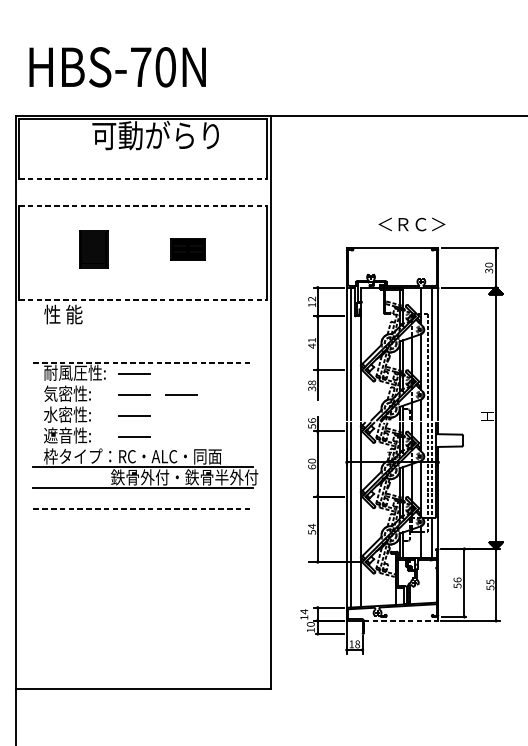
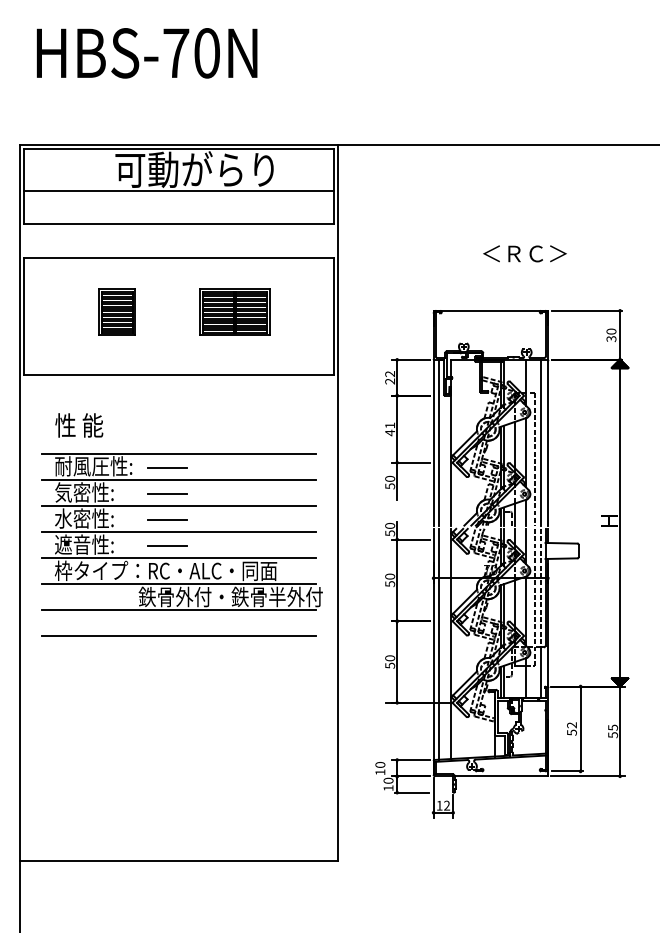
text: (118, 67) -> (147, 53), moved
line: (142, 153) -> (178, 191), added
line: (143, 179) -> (179, 224), dashed -> solid
line: (143, 205) -> (179, 257), dashed -> solid
text: (411, 224) -> (524, 253), moved
part: (187, 249) -> (234, 311), size x1.67
line: (143, 300) -> (179, 375), dashed -> solid
text: (311, 305) -> (389, 381), 12 -> 22
text: (63, 314) -> (79, 425), moved
line: (143, 362) -> (179, 453), dashed -> solid
line: (142, 383) -> (178, 479), added
text: (311, 384) -> (389, 481), 38 -> 50
line: (181, 394) -> (226, 493), removed
line: (142, 404) -> (178, 505), added
text: (311, 420) -> (389, 525), 56 -> 50
line: (142, 424) -> (178, 531), added
line: (142, 446) -> (178, 558), added
text: (311, 467) -> (389, 584), 60 -> 50
line: (143, 508) -> (179, 636), dashed -> solid
text: (312, 526) -> (390, 658), 54 -> 50
text: (457, 580) -> (571, 725), 56 -> 52
text: (304, 611) -> (380, 764), 14 -> 10
line: (401, 620) -> (501, 776), dashed -> solid
text: (357, 644) -> (447, 805), 18 -> 12

